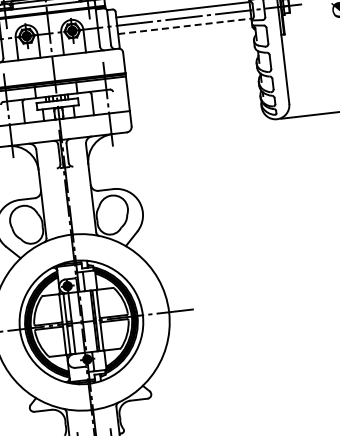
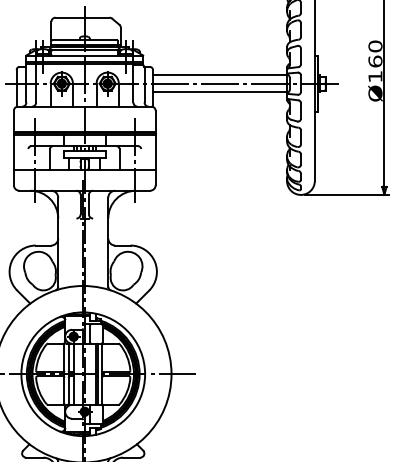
line: (185, 26) -> (220, 92), dashed -> solid

